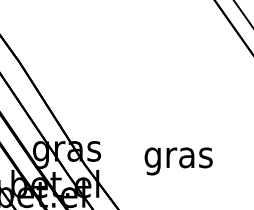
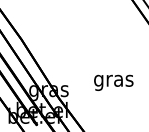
text: (178, 160) -> (113, 82), moved

